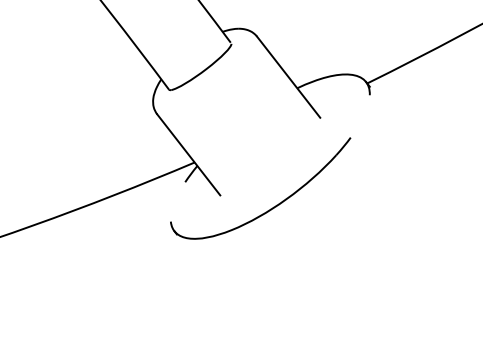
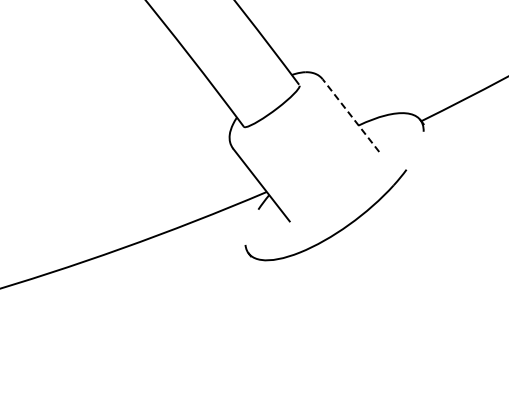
line: (288, 77) -> (350, 115), solid -> dashed

